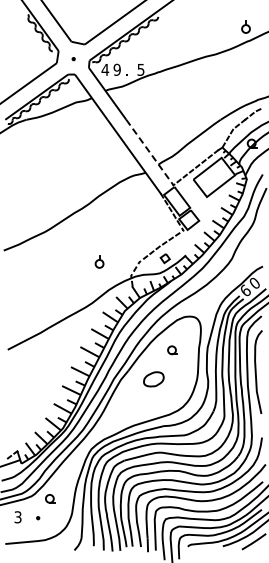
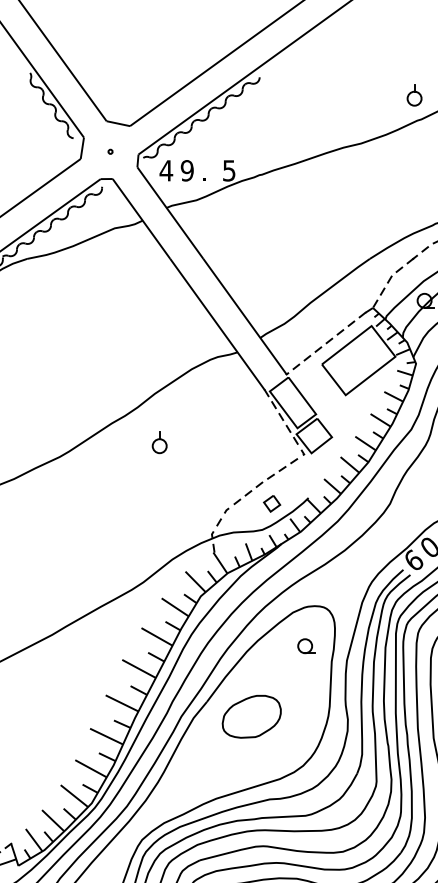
line: (150, 152) -> (246, 316), dashed -> solid
part: (99, 261) -> (159, 441), moved
part: (172, 350) -> (306, 646), moved
part: (153, 379) -> (251, 717), size x1.67

